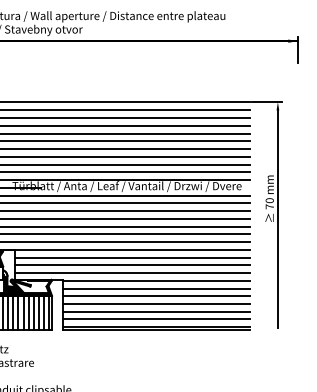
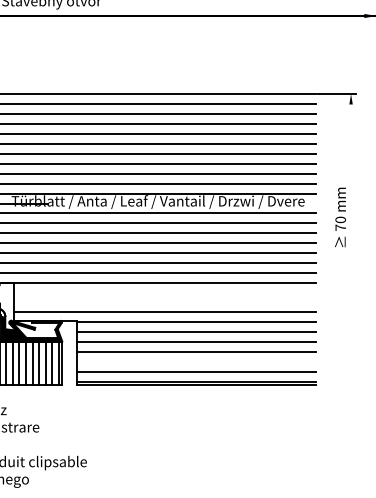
line: (277, 219) -> (350, 244), removed
line: (132, 257) -> (165, 292), removed
line: (132, 265) -> (165, 302), removed
line: (156, 311) -> (195, 361), removed

